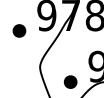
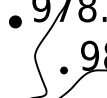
part: (70, 82) -> (63, 70), size x0.6

